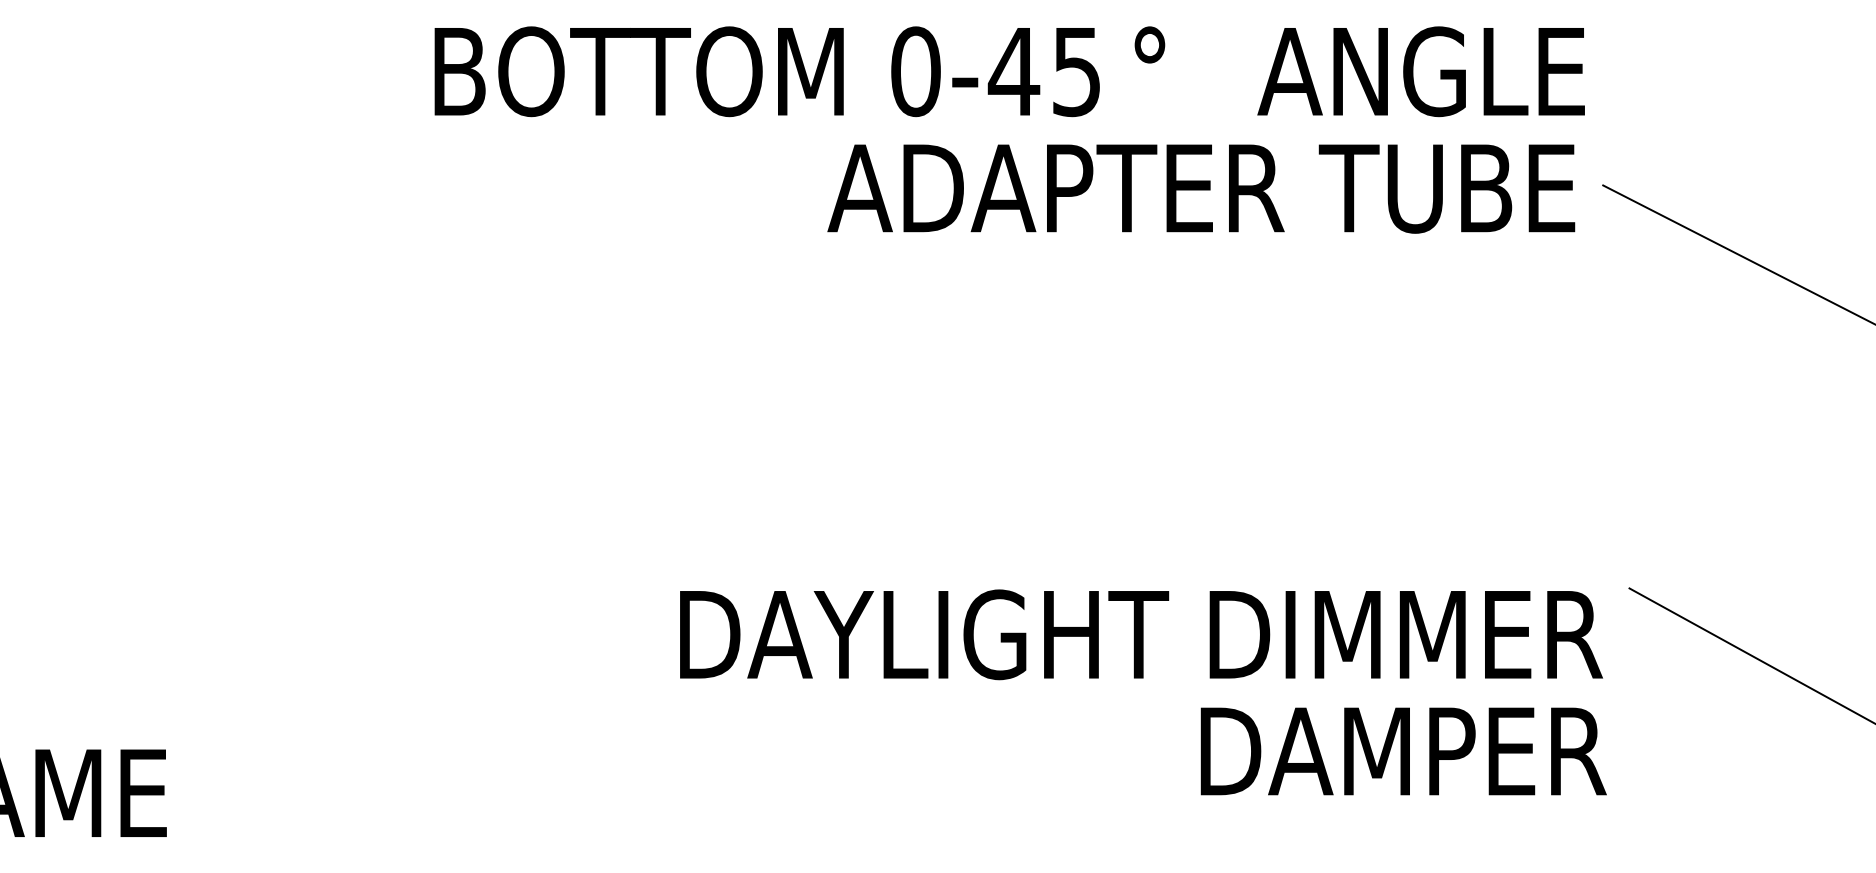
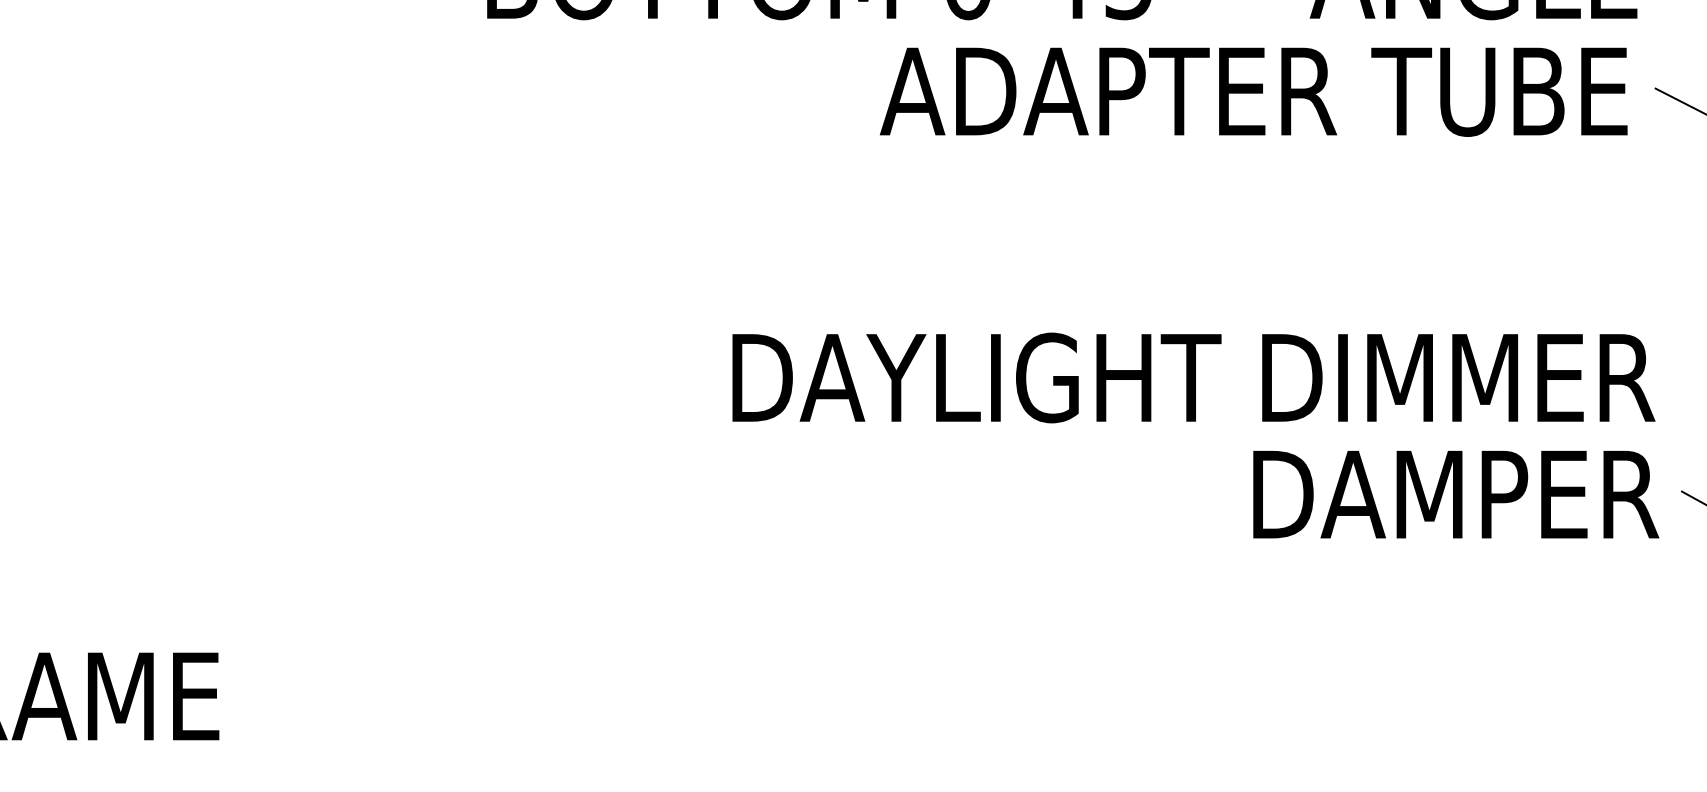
text: (1143, 692) -> (1195, 435), moved

